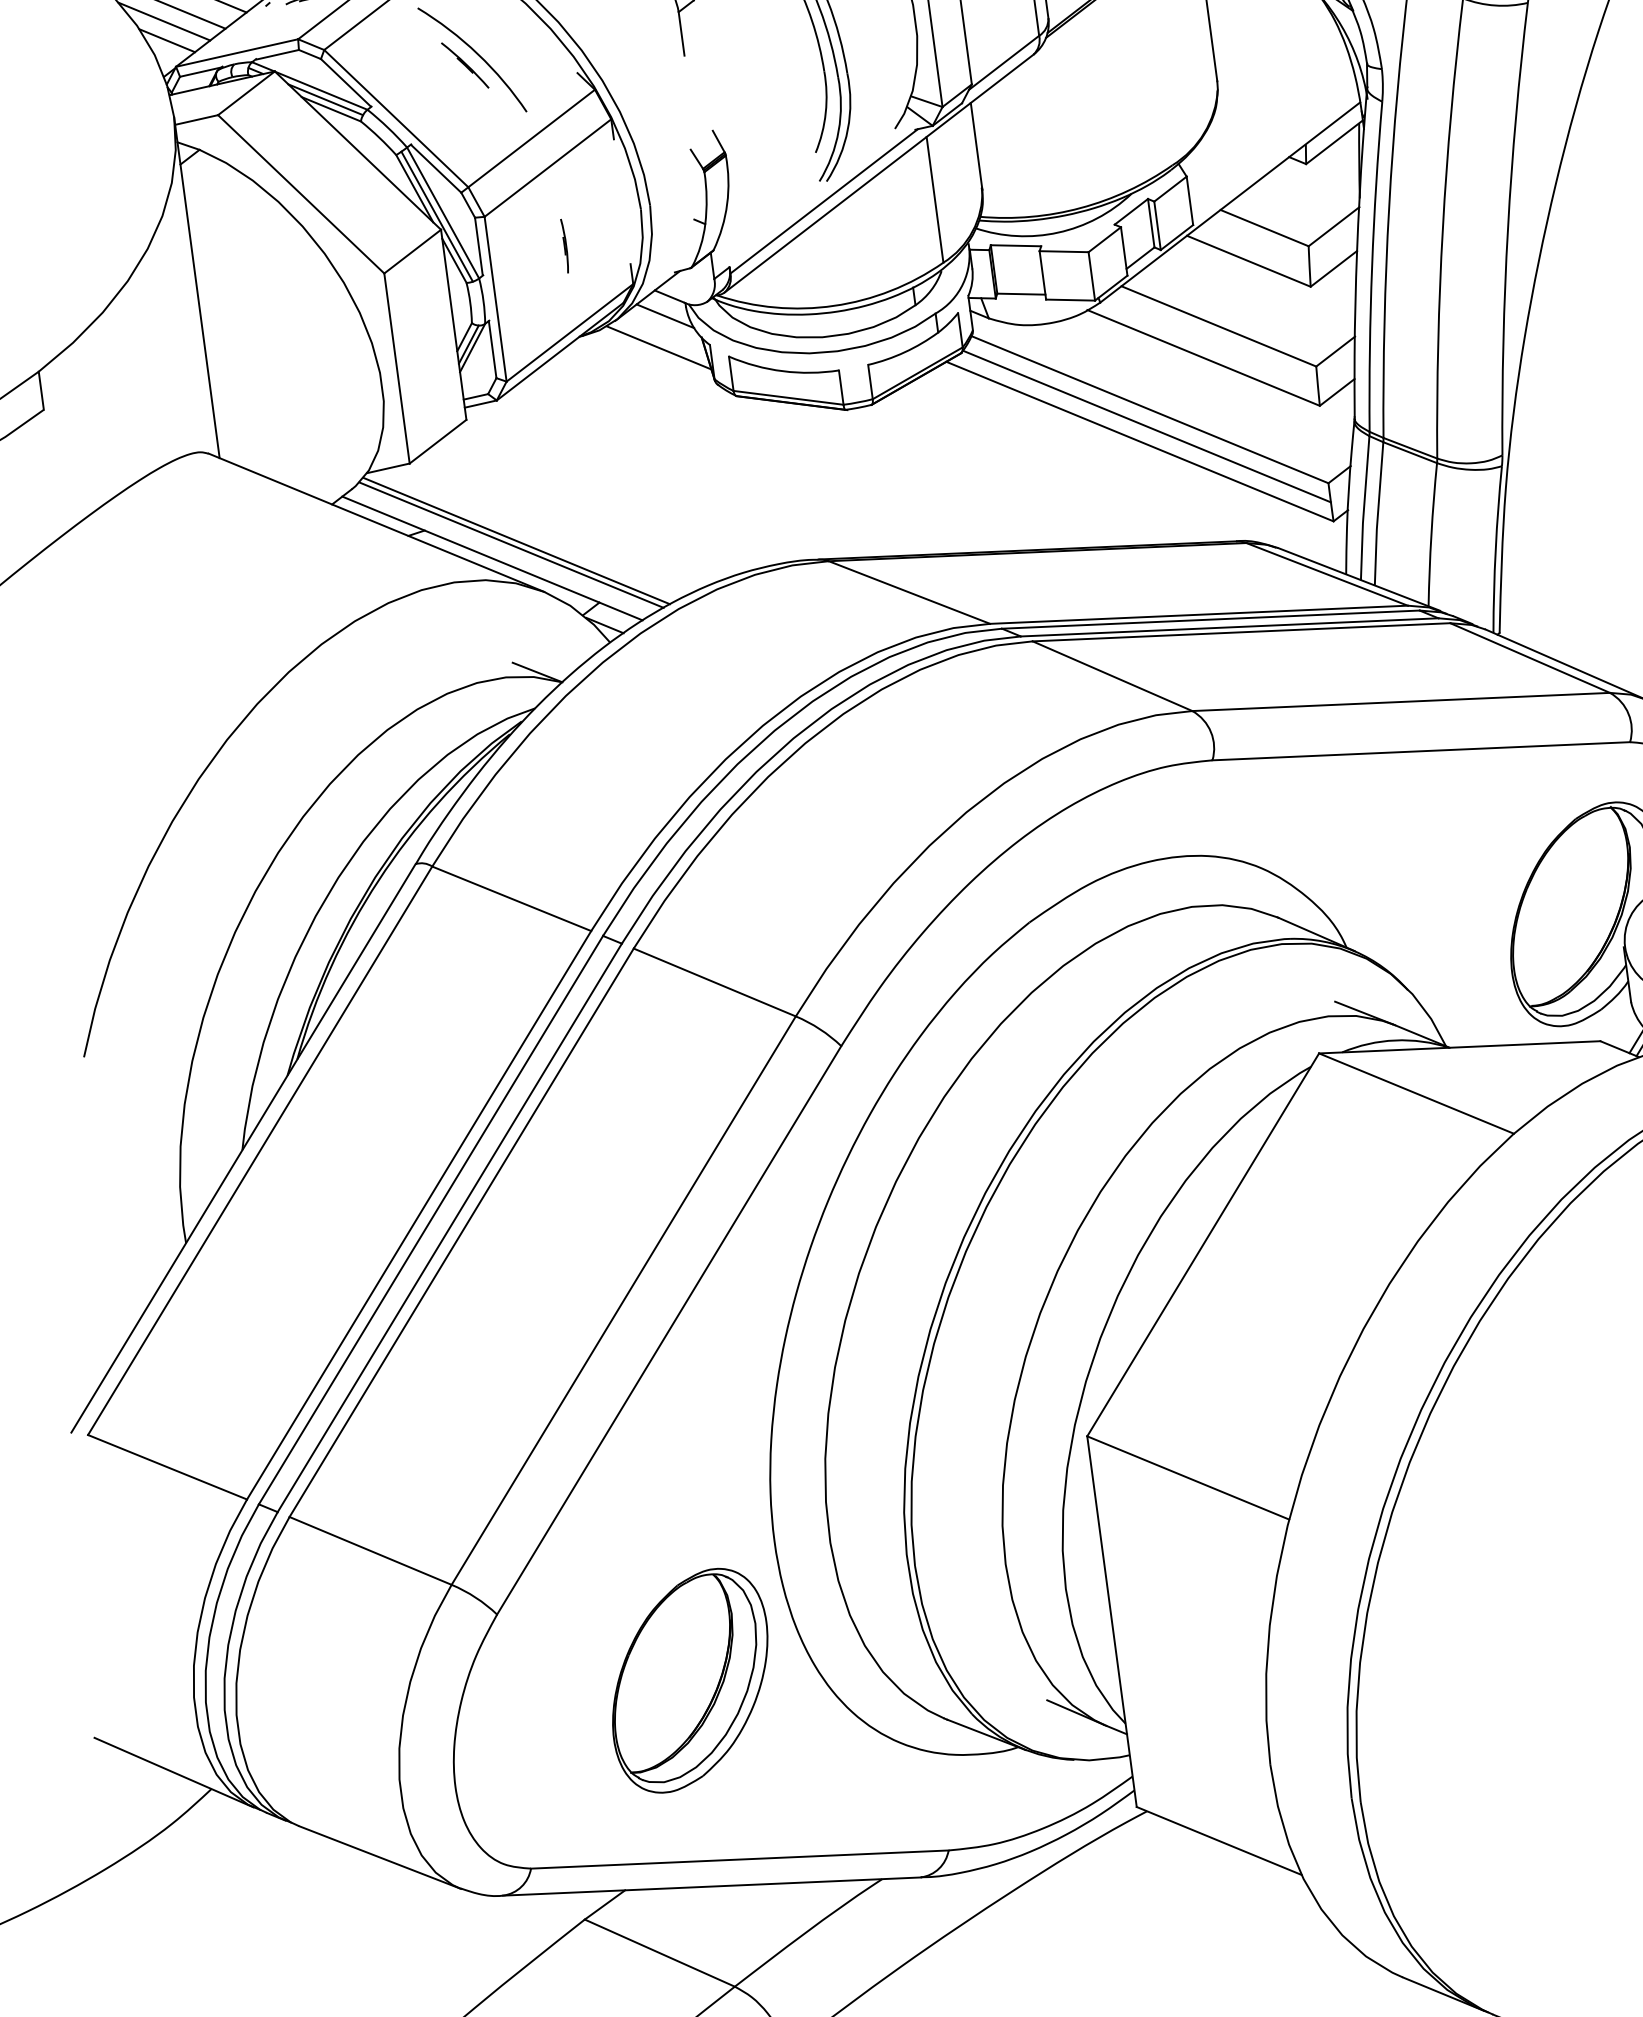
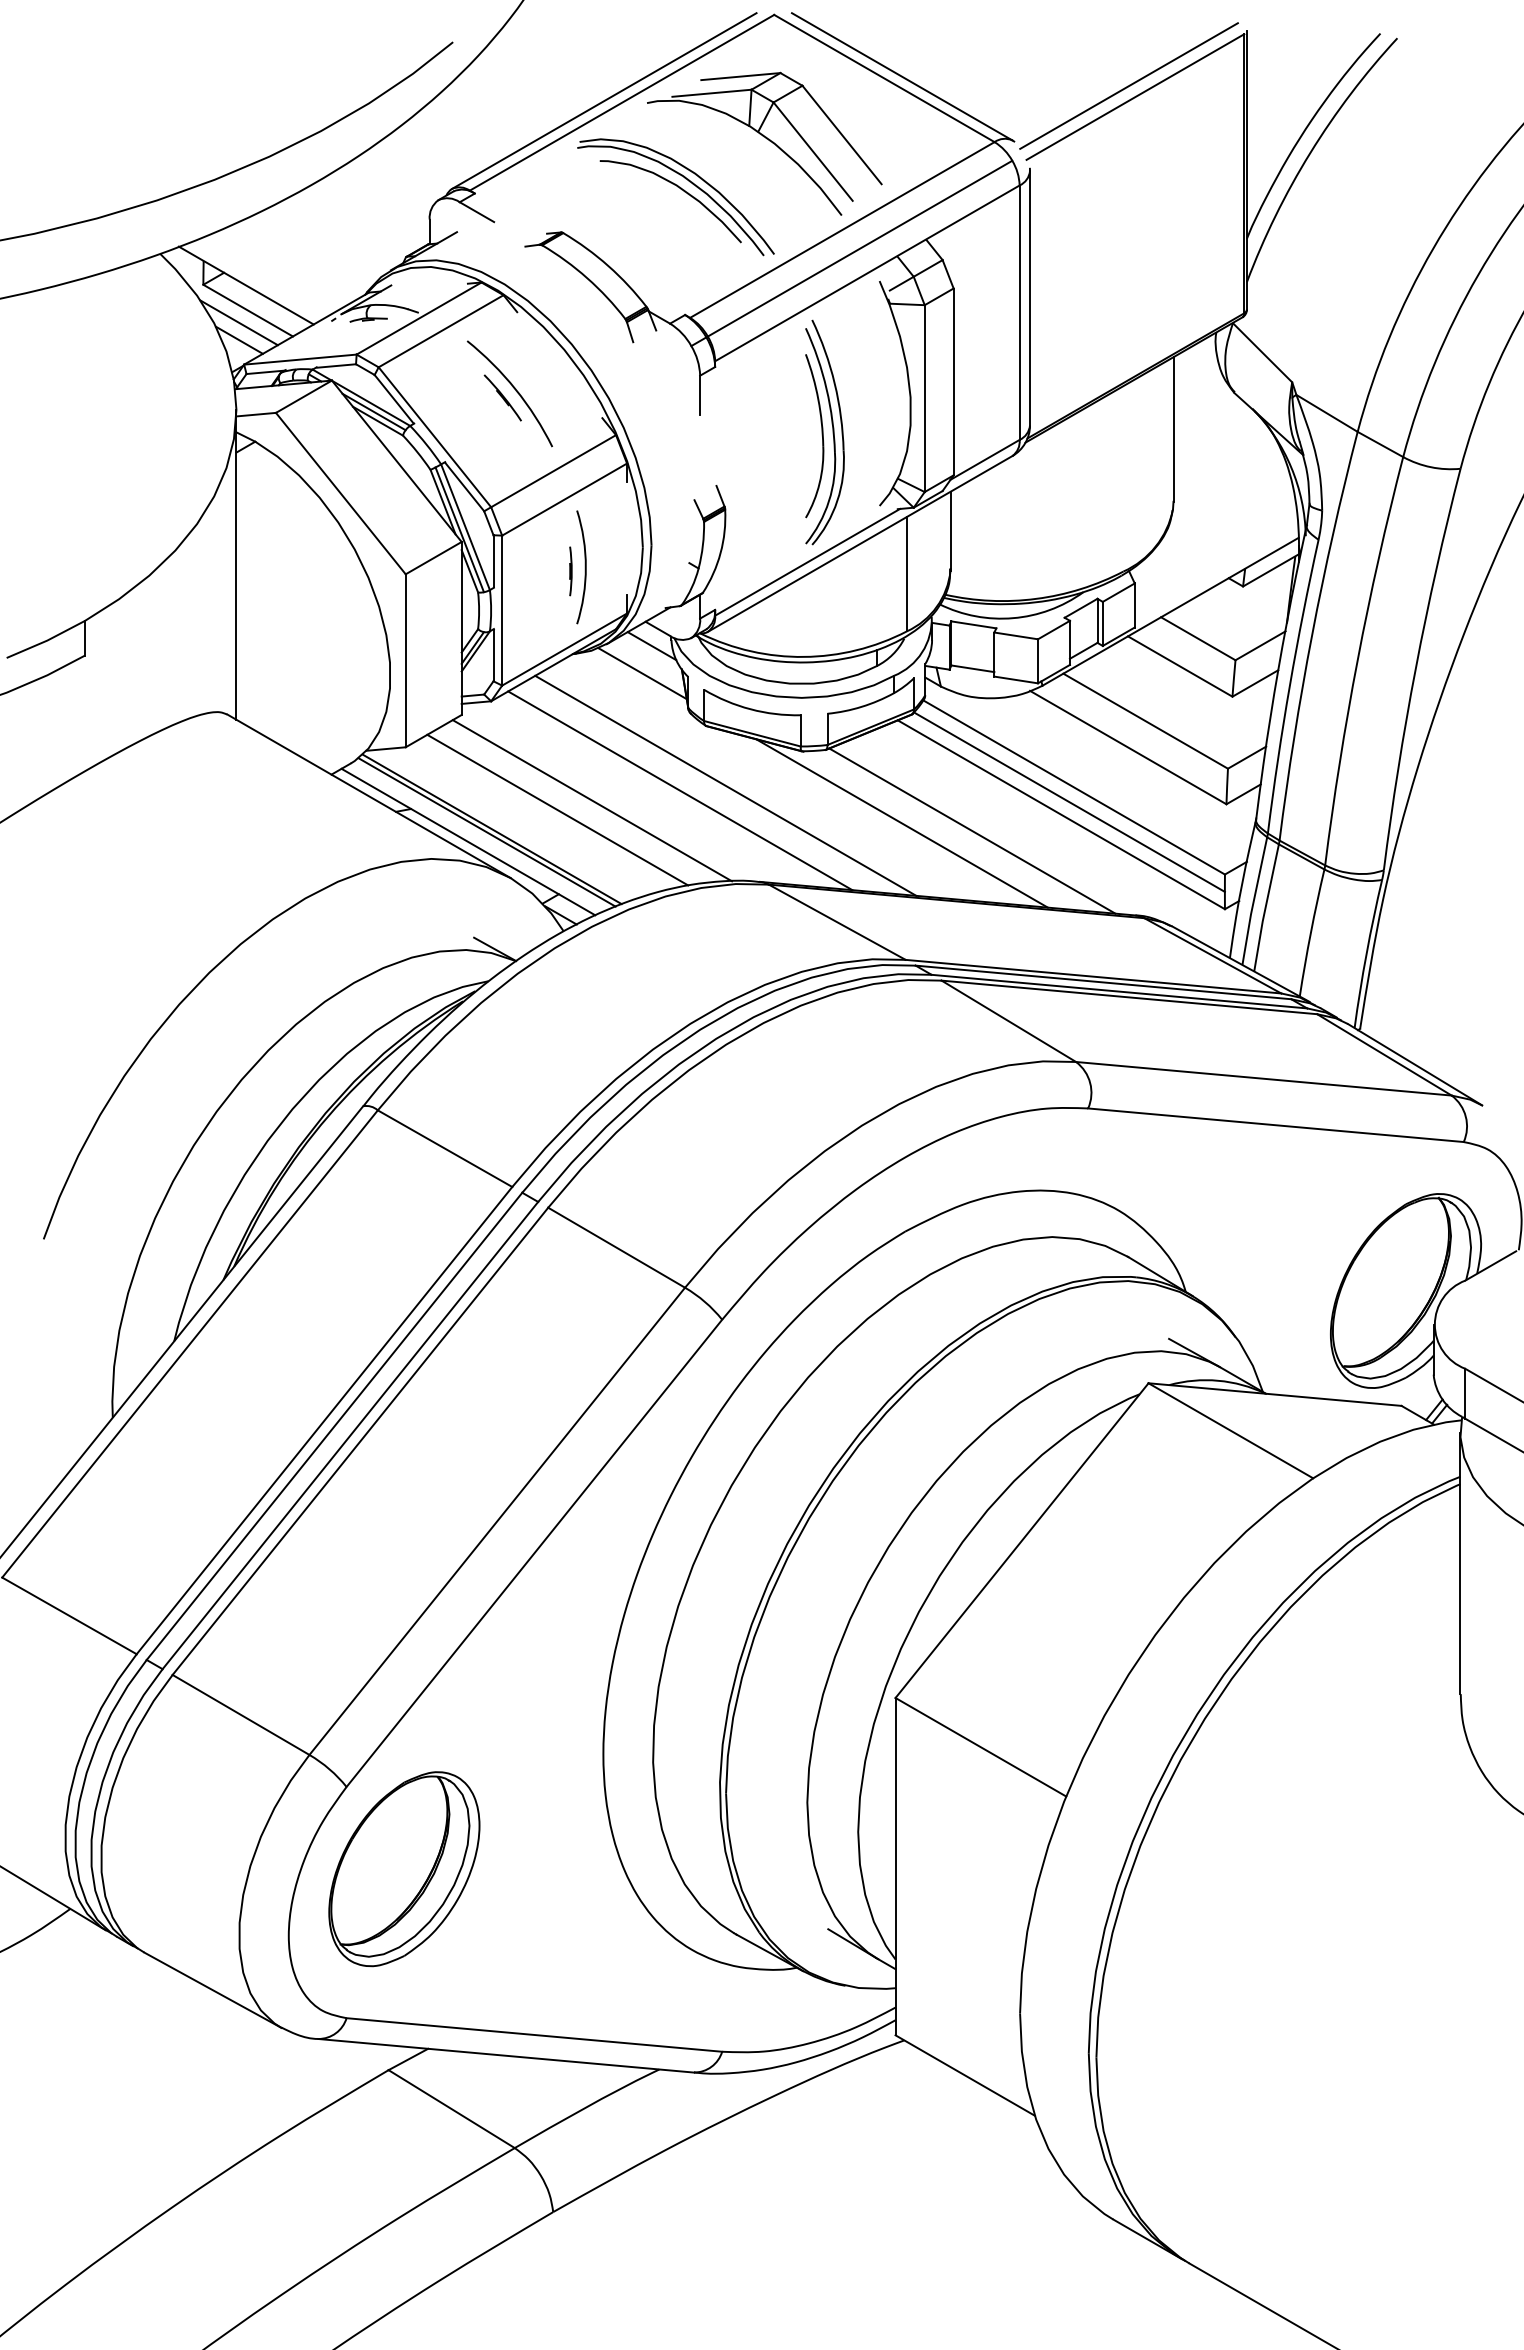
arc: (579, 239) -> (584, 567), added
line: (766, 458) -> (725, 785), added
line: (717, 470) -> (680, 790), added
line: (1044, 471) -> (972, 830), added
line: (965, 474) -> (901, 823), added
line: (622, 494) -> (592, 800), added
line: (585, 509) -> (557, 809), added
part: (690, 1681) -> (404, 1869), moved

